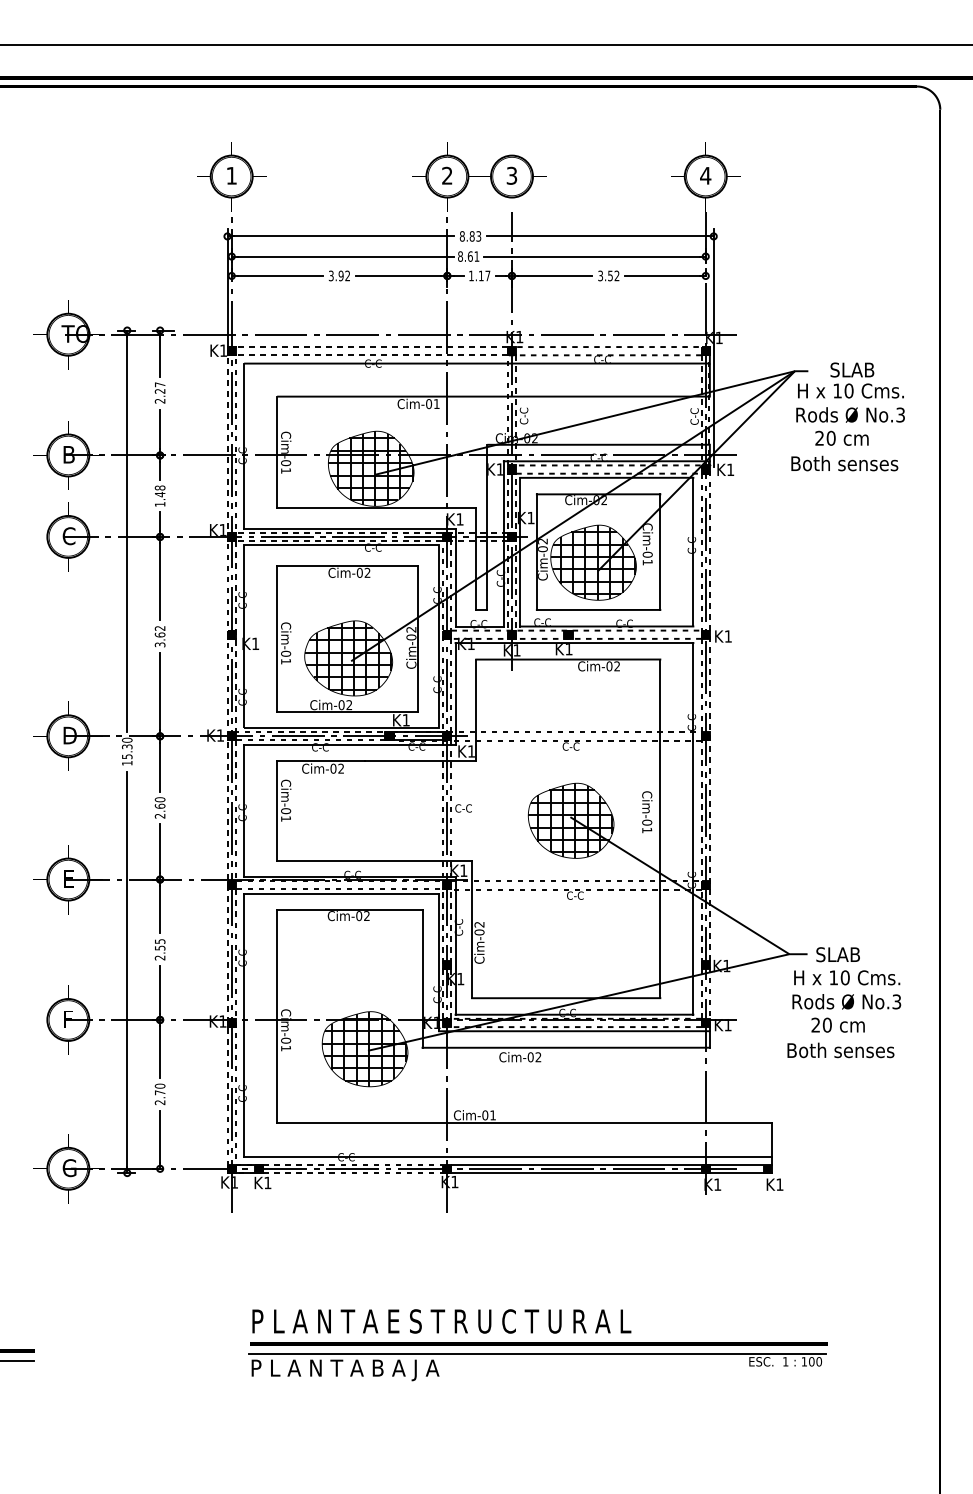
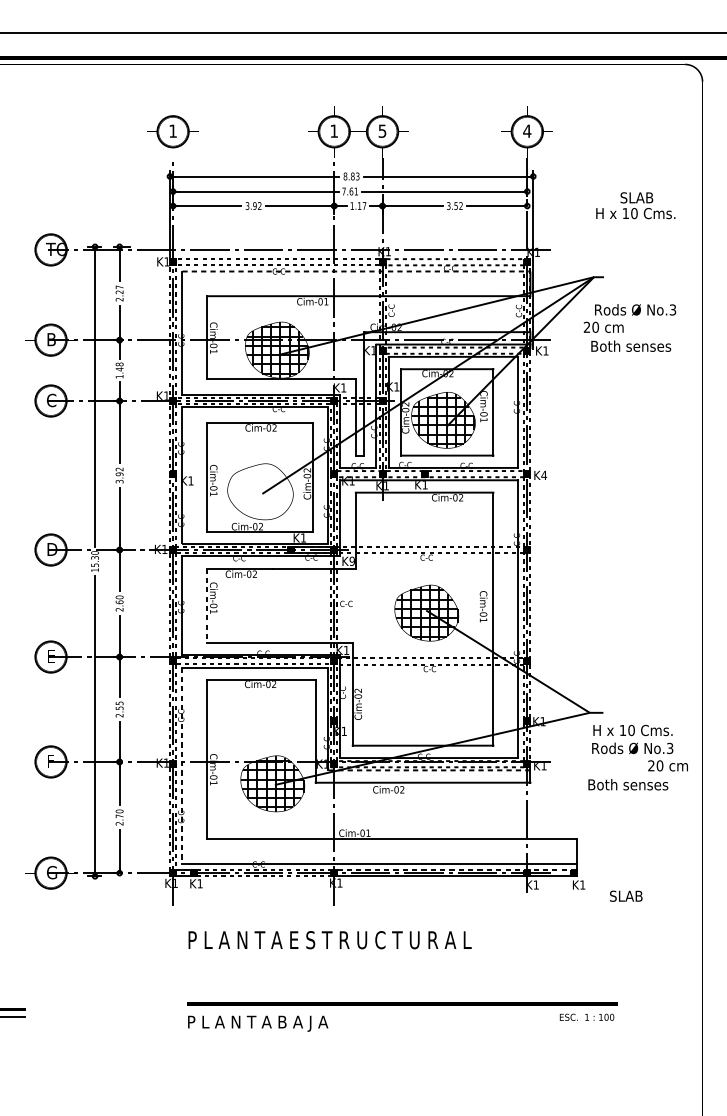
text: (447, 175) -> (334, 130), 2 -> 1
text: (512, 175) -> (382, 130), 3 -> 5
text: (460, 256) -> (344, 191), 8.61 -> 7.61
line: (486, 363) -> (363, 271), solid -> dashed
text: (850, 380) -> (635, 205), moved
text: (841, 437) -> (603, 326), moved
text: (159, 634) -> (119, 473), 3.62 -> 3.92
text: (728, 636) -> (544, 475), K1 -> K4
hatch: (348, 657) -> (260, 491), removed
text: (470, 751) -> (351, 561), K1 -> K9
line: (277, 810) -> (207, 605), solid -> dashed
text: (837, 954) -> (625, 896), moved
text: (837, 1024) -> (667, 765), moved
line: (244, 1025) -> (182, 766), solid -> dashed
line: (573, 1031) -> (428, 770), solid -> dashed
line: (608, 1164) -> (454, 869), solid -> dashed
text: (441, 1321) -> (329, 940), moved
line: (537, 1353) -> (401, 1011), removed

